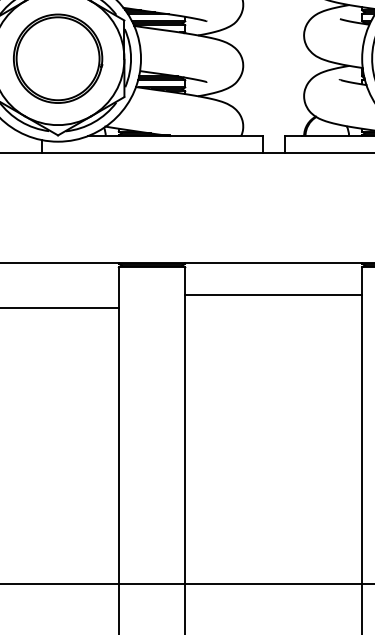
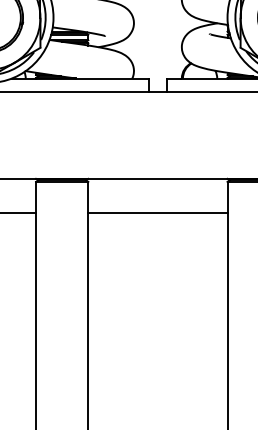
line: (273, 294) -> (157, 213), moved

